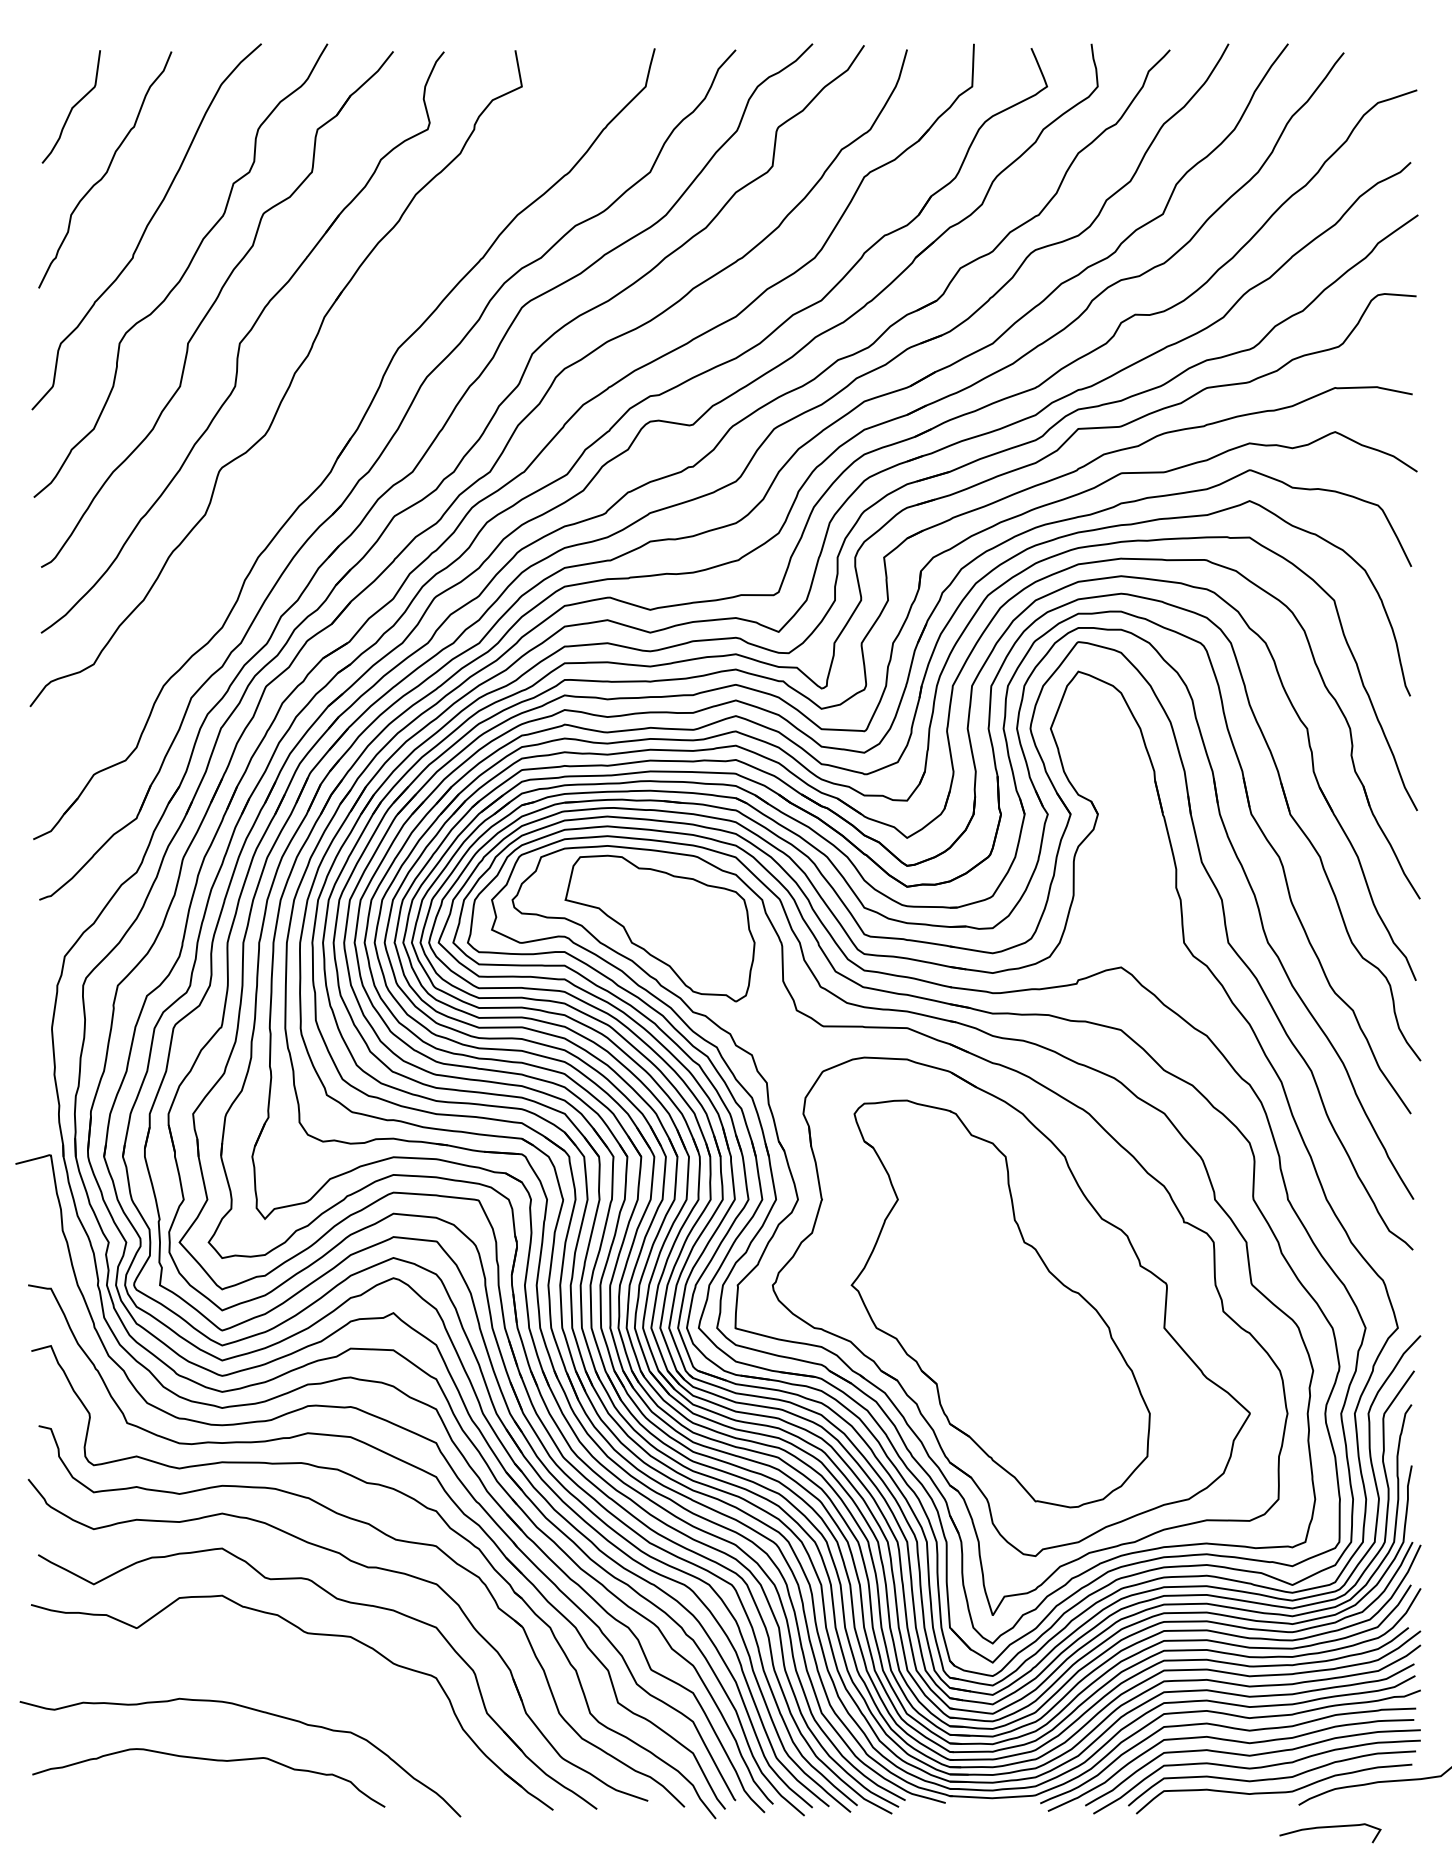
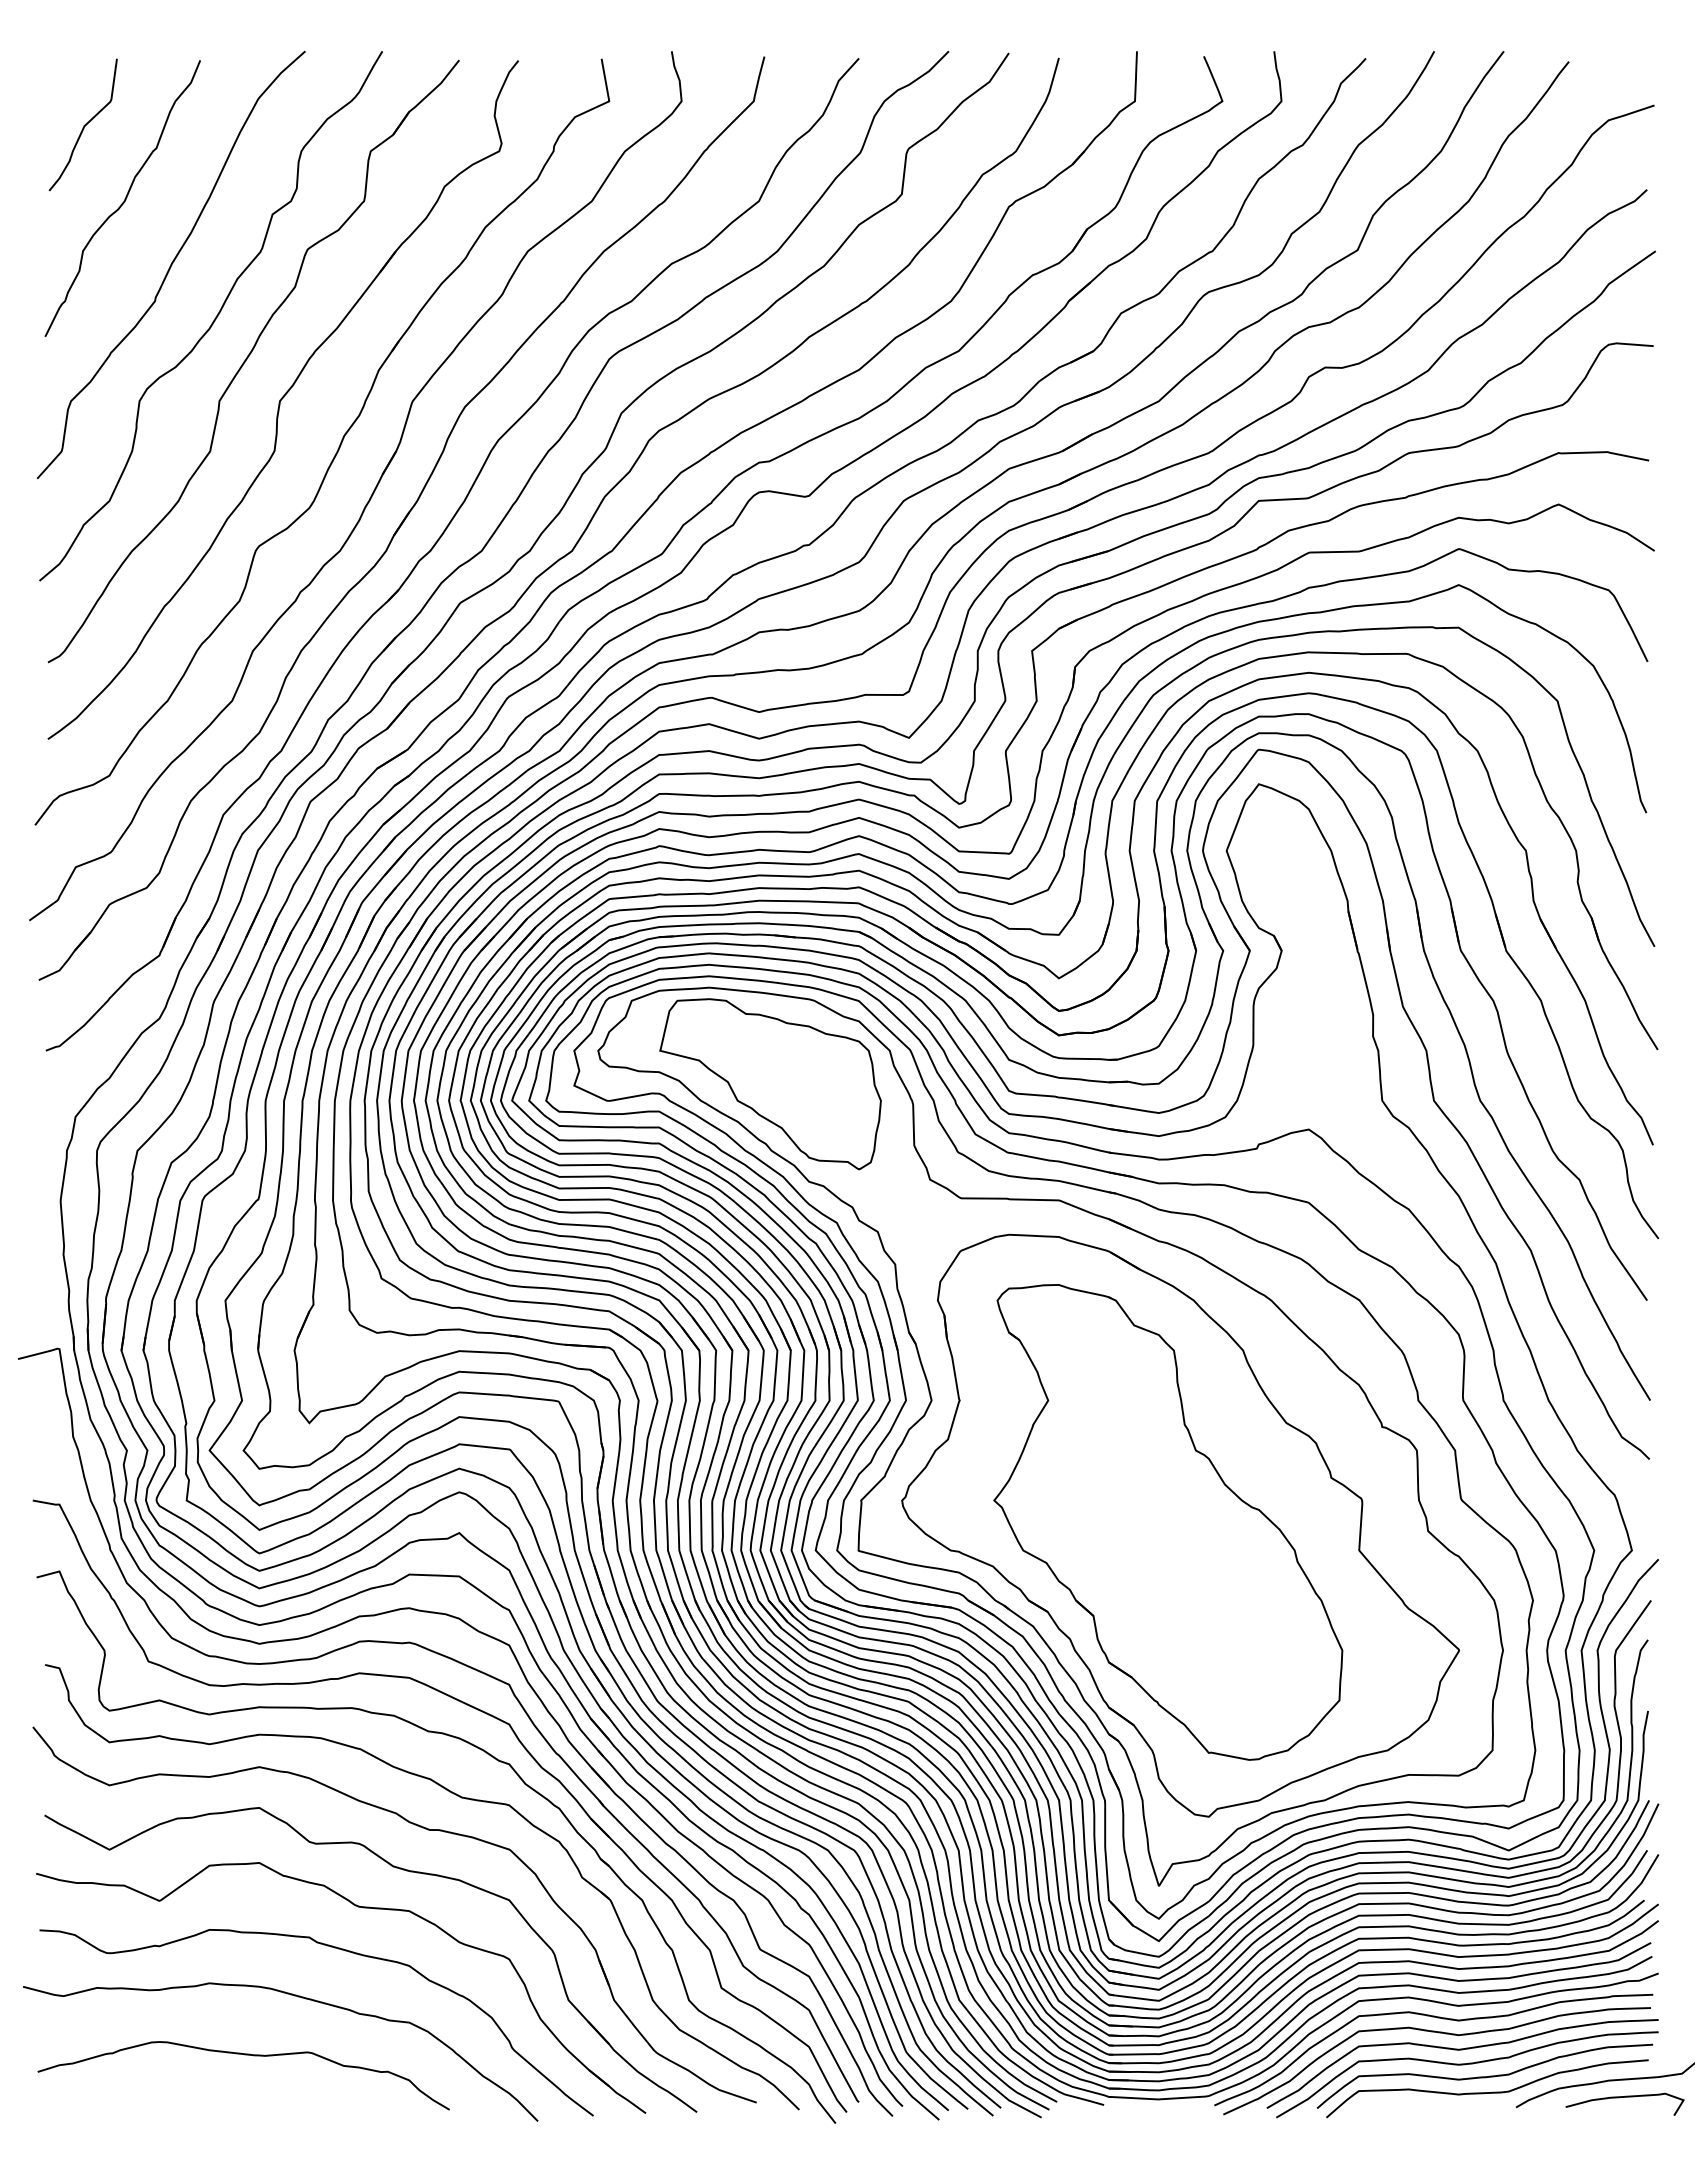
part: (318, 423) -> (371, 494), added
curve: (286, 1668) -> (334, 1948), added
curve: (1329, 1827) -> (1624, 2097), moved

